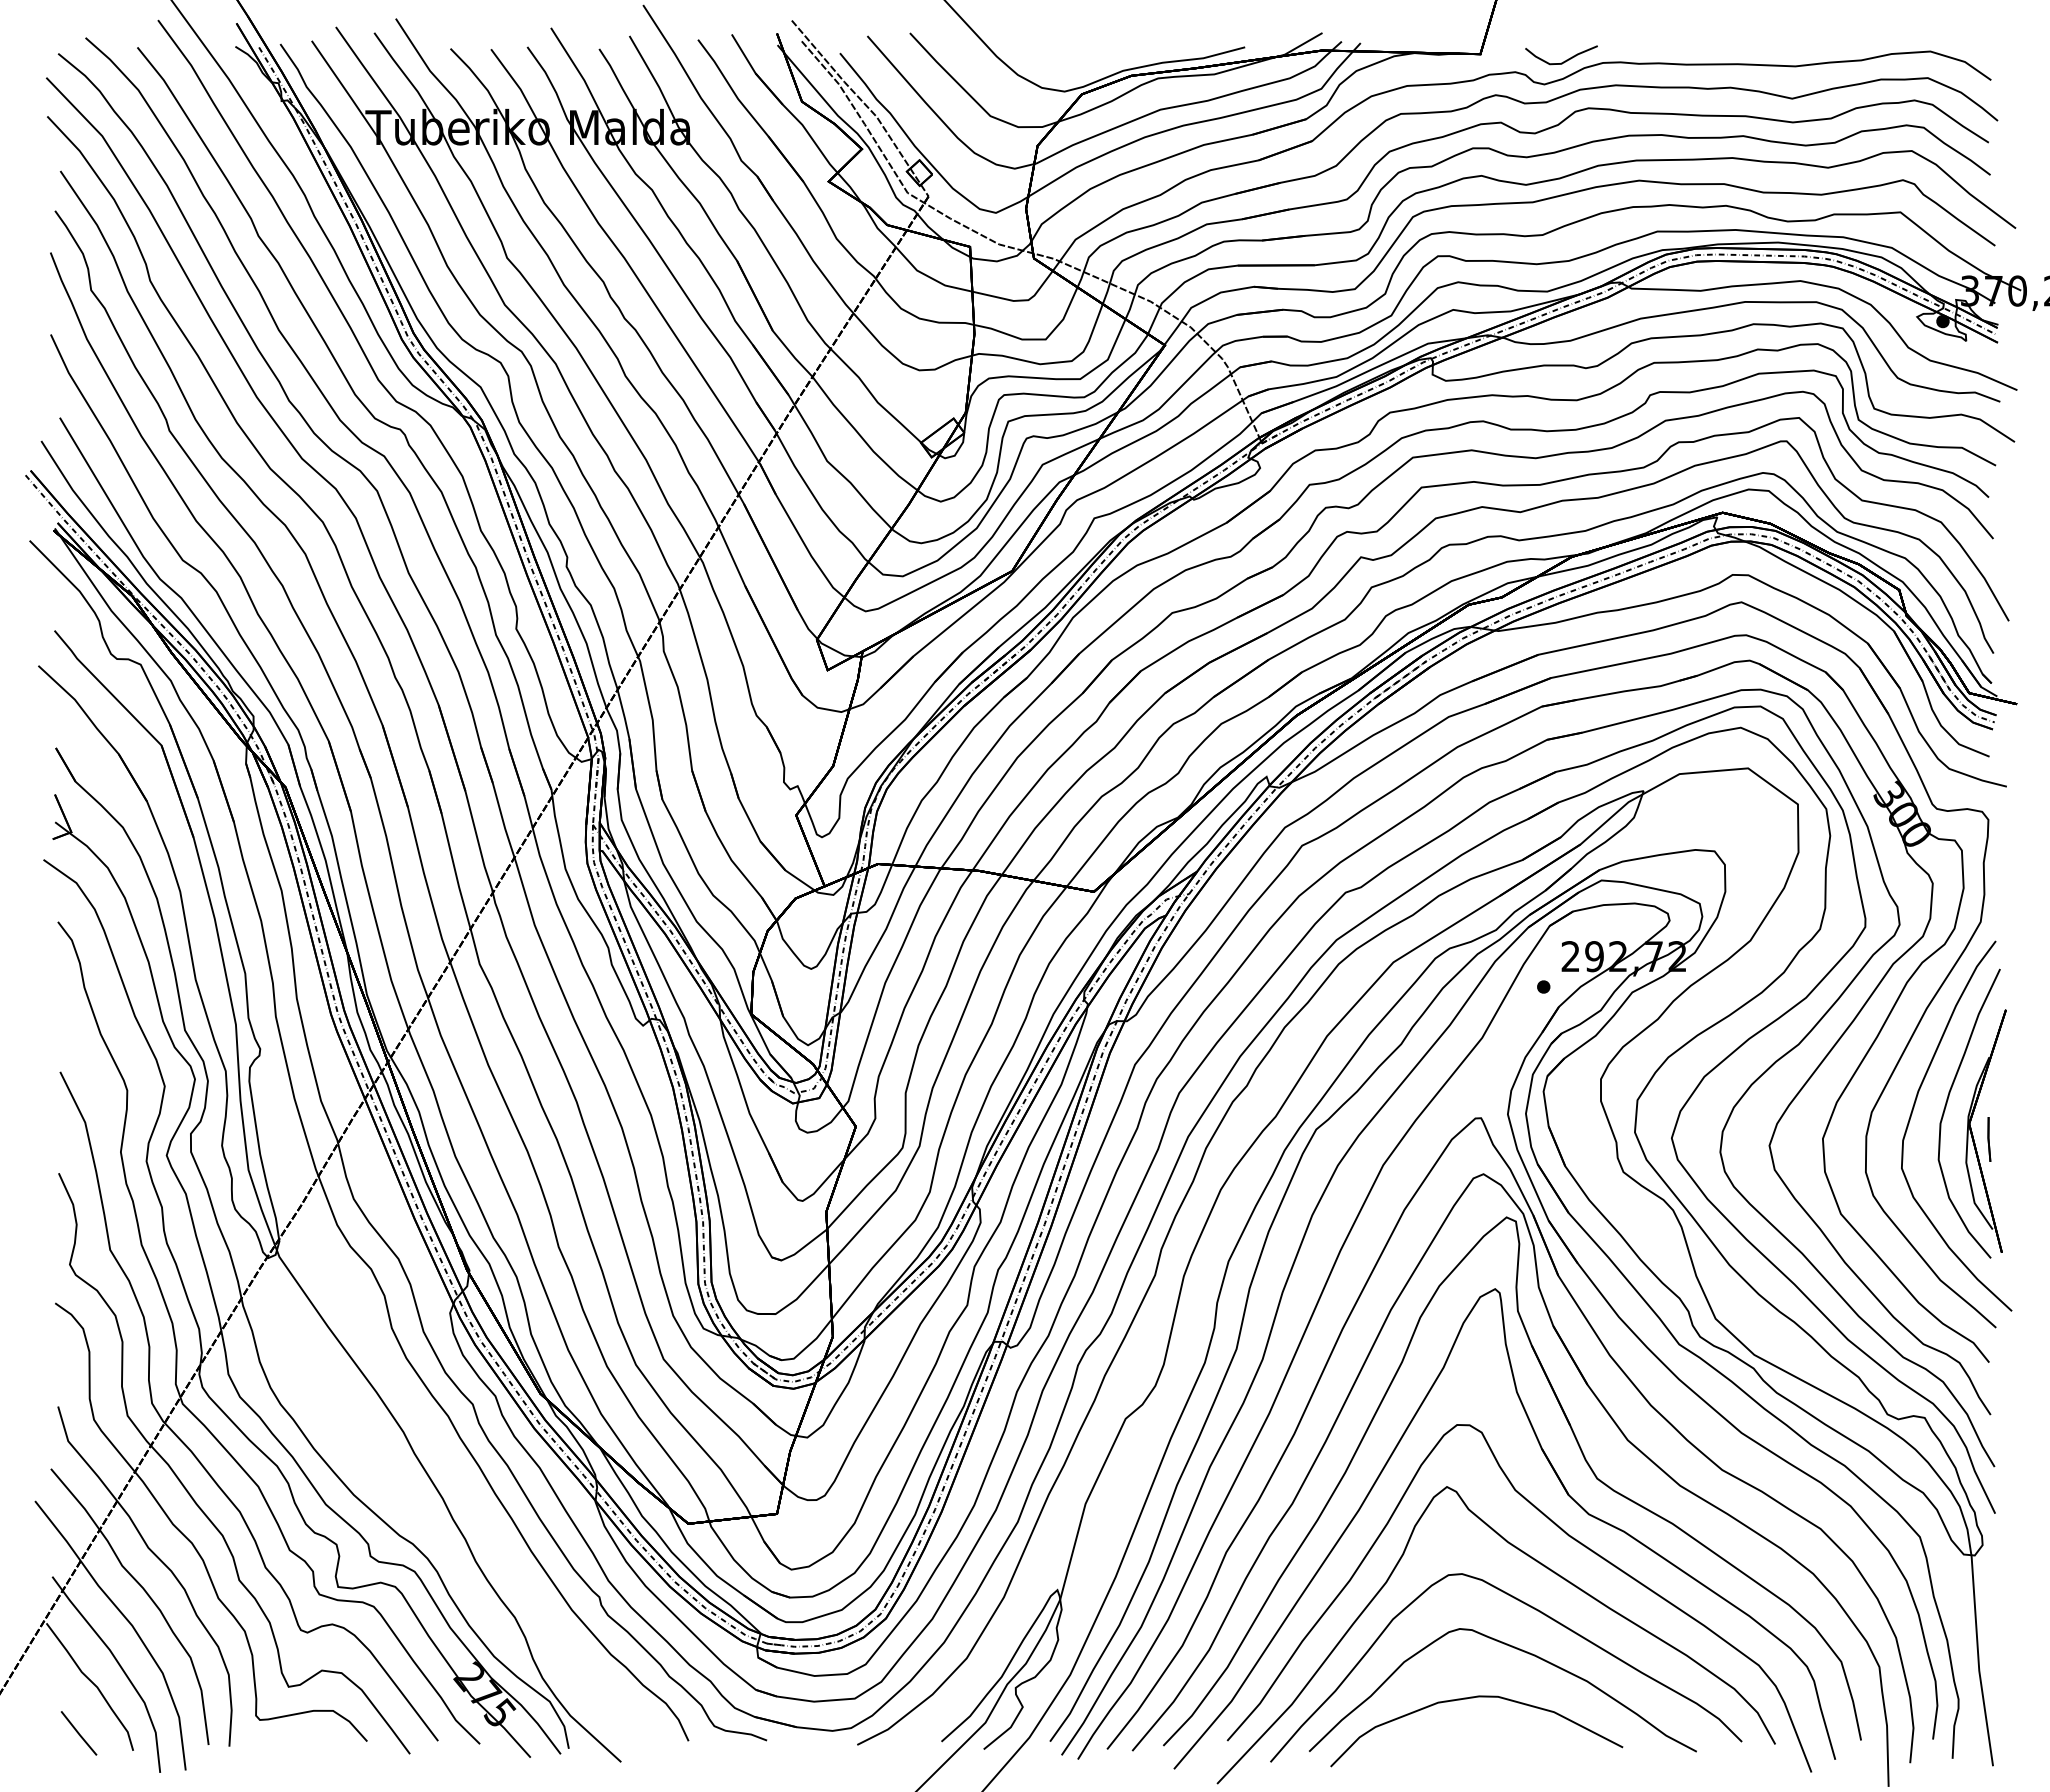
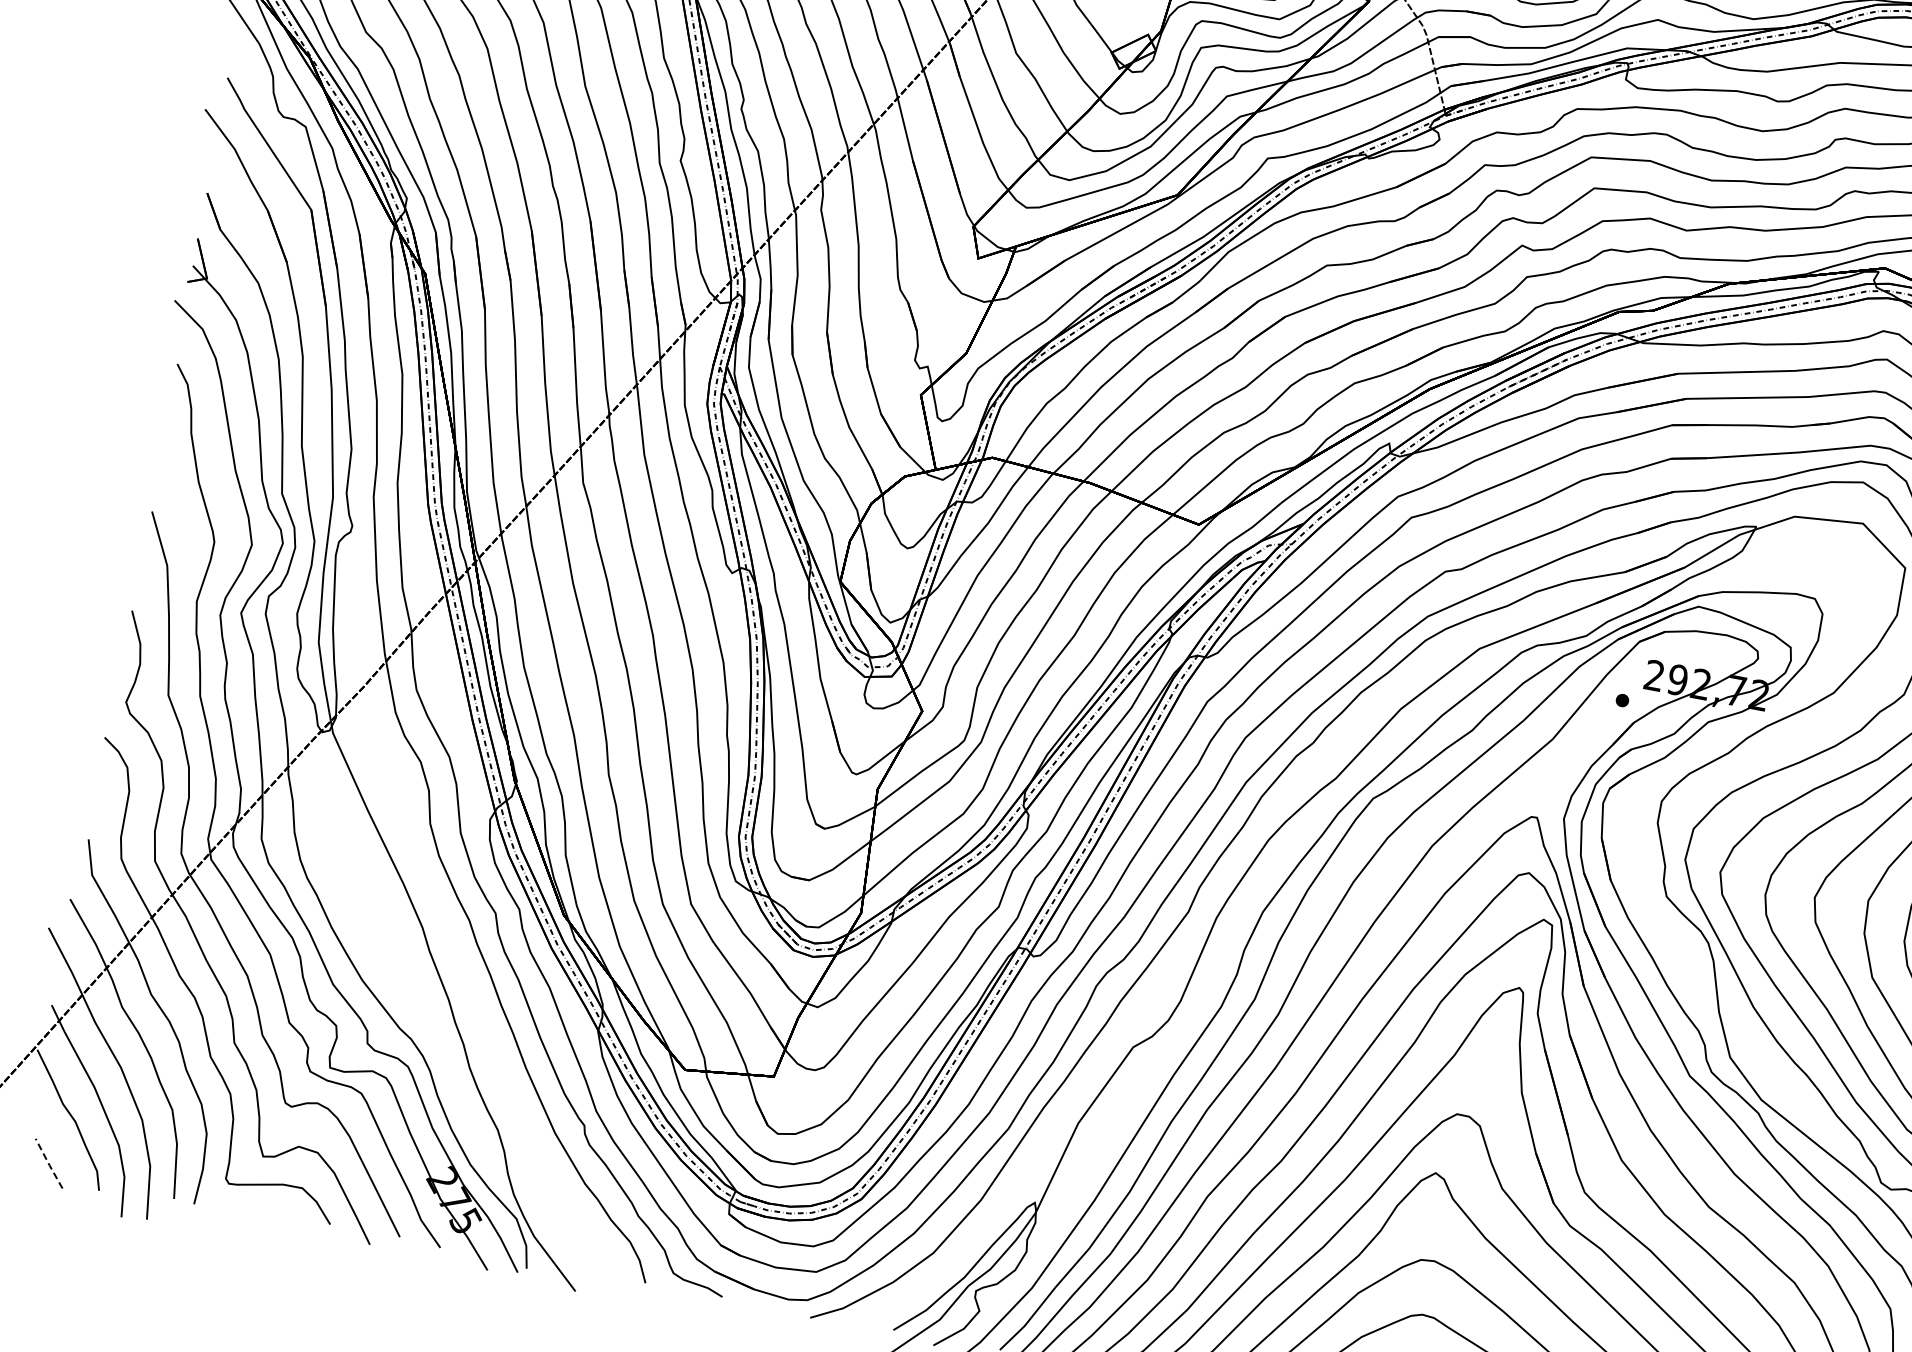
line: (79, 1734) -> (49, 1164), solid -> dashed

